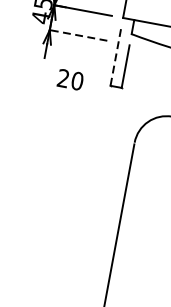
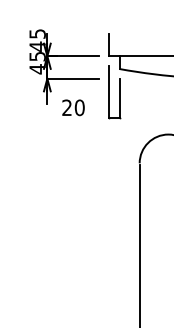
line: (78, 35) -> (73, 78), dashed -> solid
line: (115, 56) -> (109, 91), dashed -> solid
text: (70, 79) -> (73, 107), moved

